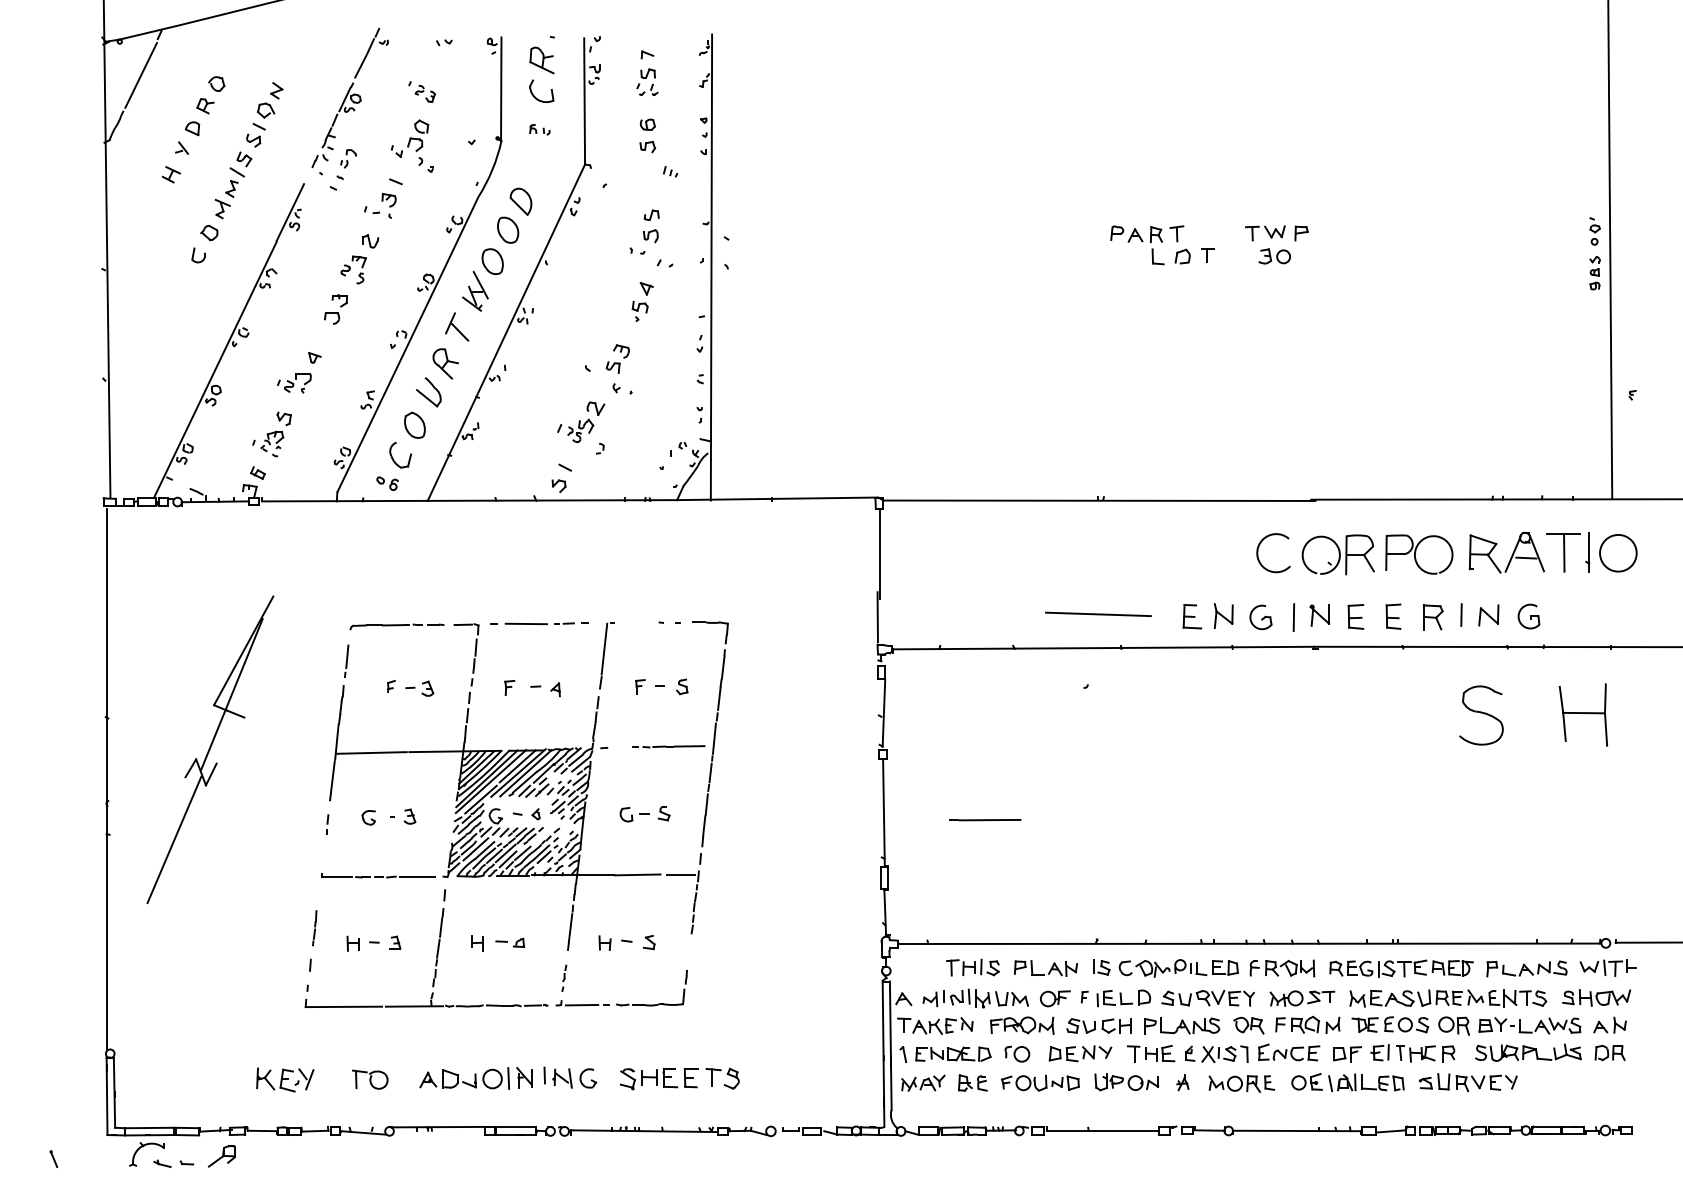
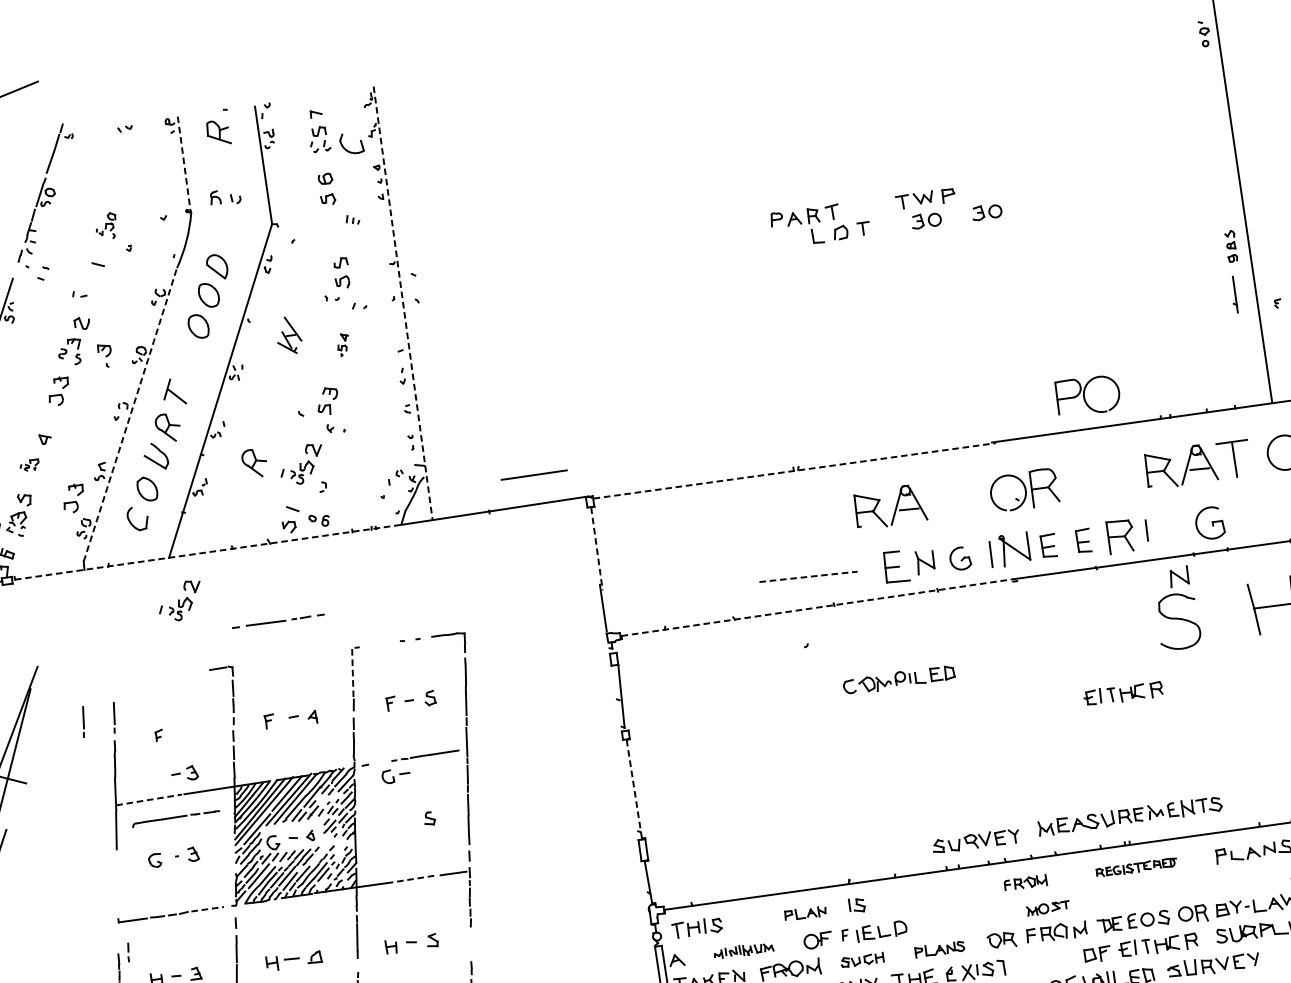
line: (501, 89) -> (184, 165), solid -> dashed
part: (421, 91) -> (110, 177), removed
part: (535, 96) -> (346, 149), moved
part: (539, 129) -> (225, 197), size x1.6
part: (410, 142) -> (106, 226), size x0.6
part: (348, 158) -> (50, 249), removed
part: (388, 205) -> (104, 355), moved
part: (1594, 231) -> (1204, 34), moved
part: (1339, 256) -> (986, 212), added
line: (711, 268) -> (403, 304), solid -> dashed
part: (1594, 273) -> (1230, 246), moved
part: (475, 291) -> (288, 335), moved
part: (642, 302) -> (343, 345), size x0.6
arc: (408, 344) -> (130, 414), solid -> dashed
part: (294, 383) -> (29, 465), size x0.6
part: (531, 413) -> (254, 463), added
part: (335, 424) -> (73, 498), added
part: (387, 483) -> (319, 520), moved
line: (470, 500) -> (208, 551), solid -> dashed
line: (1099, 500) -> (794, 470), solid -> dashed
part: (433, 547) -> (180, 600), added
part: (1194, 552) -> (890, 506), added
part: (1587, 552) -> (1233, 294), moved
arc: (1258, 553) -> (949, 499), removed
line: (879, 554) -> (596, 549), solid -> dashed
part: (1419, 554) -> (1088, 395), moved
line: (1098, 614) -> (808, 576), solid -> dashed
part: (1319, 615) -> (1014, 549), size x1.6
part: (1488, 615) -> (1178, 576), moved
part: (1192, 616) -> (896, 566), size x1.4
part: (1528, 616) -> (1209, 523), size x1.4
part: (1432, 617) -> (1120, 536), size x1.4
part: (539, 623) -> (278, 621), moved
part: (396, 626) -> (175, 818), moved
line: (1103, 648) -> (817, 607), solid -> dashed
line: (604, 649) -> (352, 673), solid -> dashed
line: (313, 660) -> (83, 721), added
part: (419, 688) -> (184, 773), moved
line: (371, 752) -> (149, 799), solid -> dashed
part: (1412, 783) -> (1122, 693), added
line: (883, 811) -> (633, 788), solid -> dashed
part: (634, 814) -> (395, 775), moved
line: (985, 820) -> (534, 475), moved
part: (327, 824) -> (128, 952), moved
line: (637, 874) -> (412, 878), solid -> dashed
line: (417, 876) -> (208, 909), solid -> dashed
part: (509, 942) -> (302, 958), size x1.4
part: (972, 967) -> (696, 927), moved
part: (1046, 968) -> (805, 913), size x0.7
part: (1178, 968) -> (898, 680), moved
part: (1282, 968) -> (1025, 882), size x0.7
part: (1401, 968) -> (1136, 867), size x0.6
part: (975, 998) -> (743, 950), size x0.6
part: (1207, 998) -> (975, 841), moved
part: (1302, 998) -> (1048, 908), size x0.7
part: (1448, 998) -> (1130, 816), moved
part: (1098, 1025) -> (861, 959), size x0.7
part: (1182, 1025) -> (939, 948), size x0.7
part: (1289, 1052) -> (1043, 960), removed

